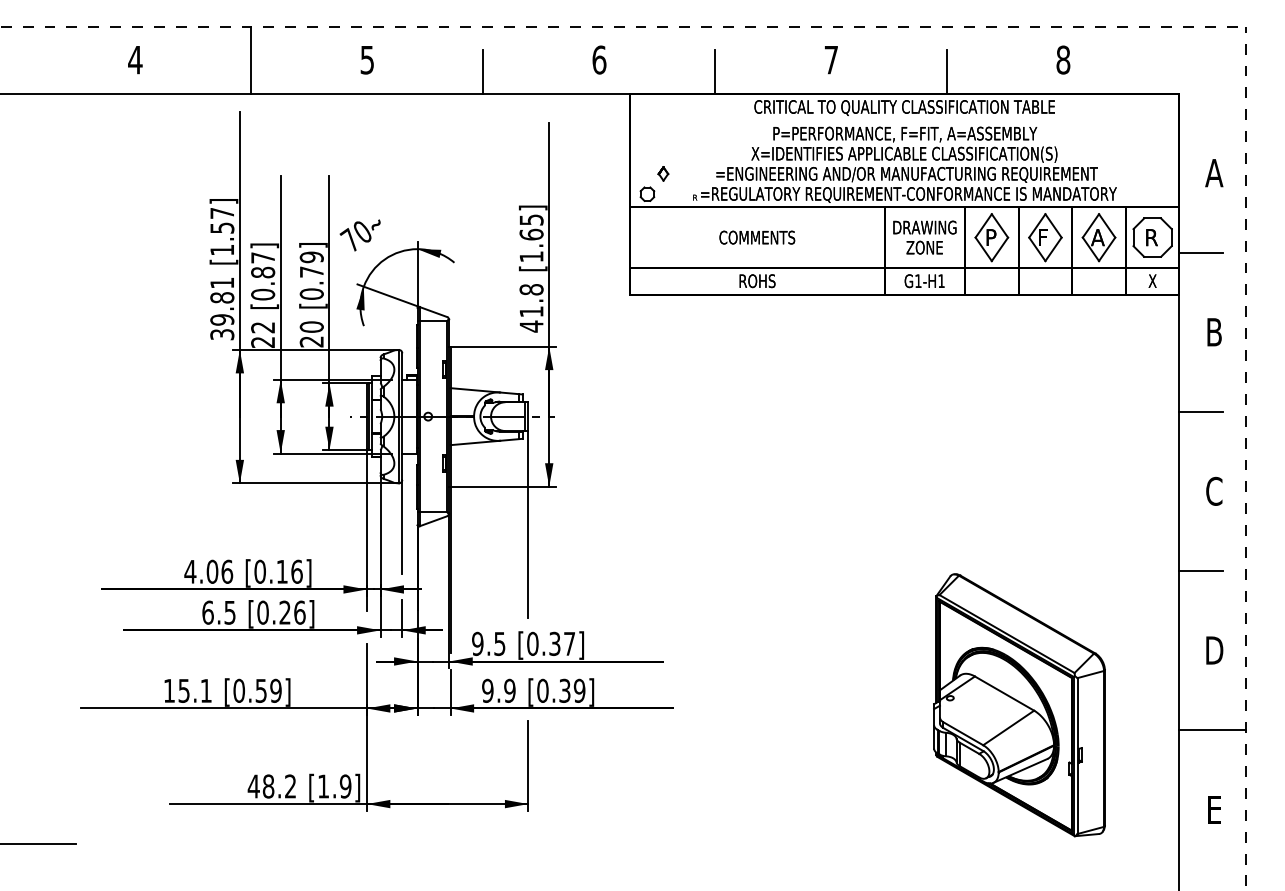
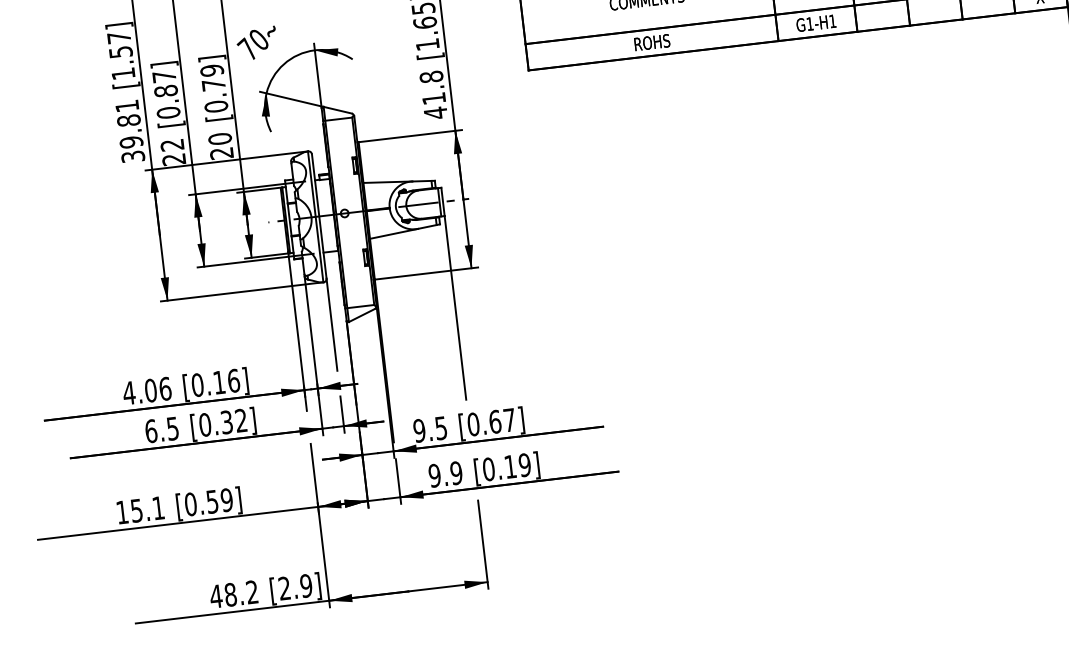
text: (292, 612) -> (234, 421), [0.26] -> [0.32]
text: (554, 643) -> (494, 421), [0.37] -> [0.67]
text: (564, 690) -> (510, 466), [0.39] -> [0.19]
part: (1019, 705) -> (958, 428), removed
text: (323, 786) -> (284, 588), [1.9] -> [2.9]

